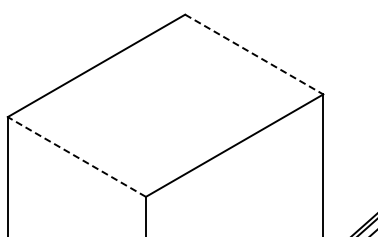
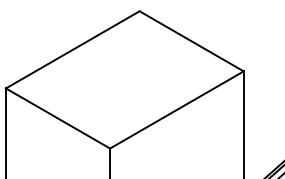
line: (254, 54) -> (191, 41), dashed -> solid
line: (76, 156) -> (57, 118), dashed -> solid

